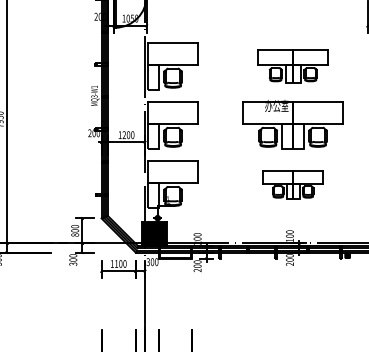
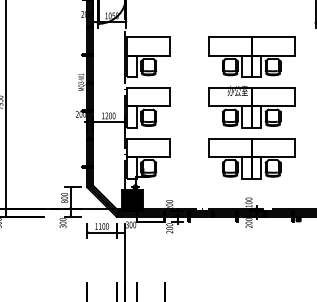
part: (292, 65) -> (251, 56), size x1.43
part: (292, 184) -> (251, 158), size x1.67

